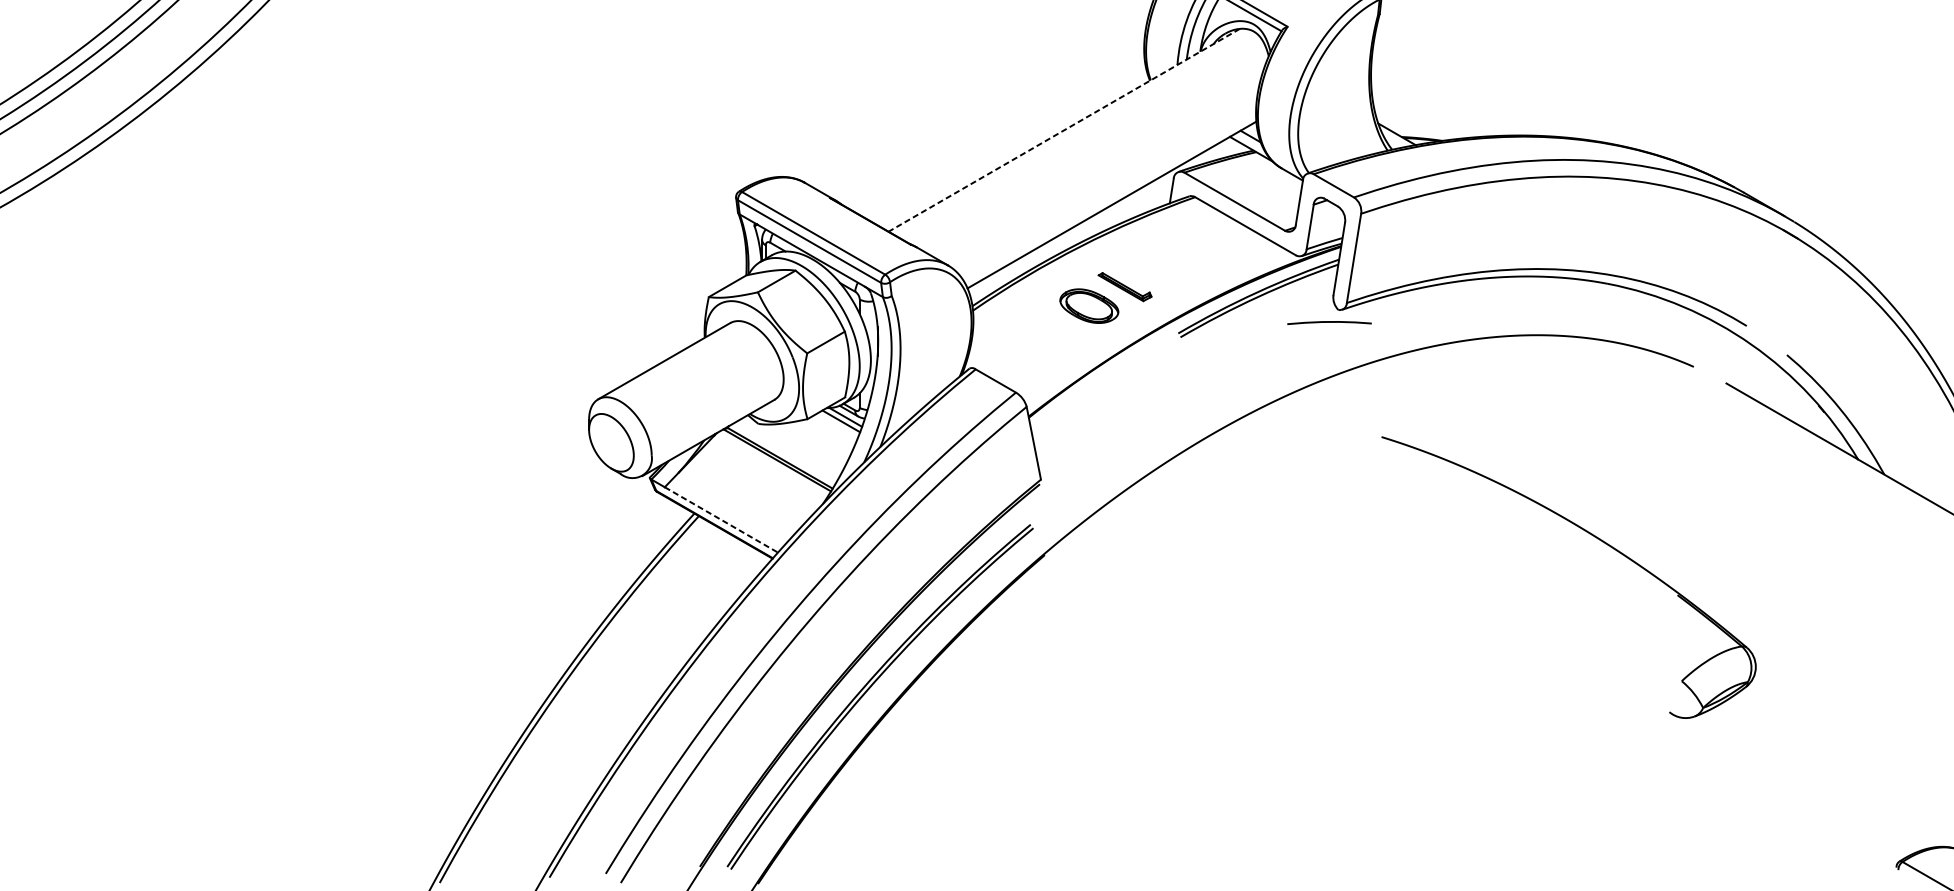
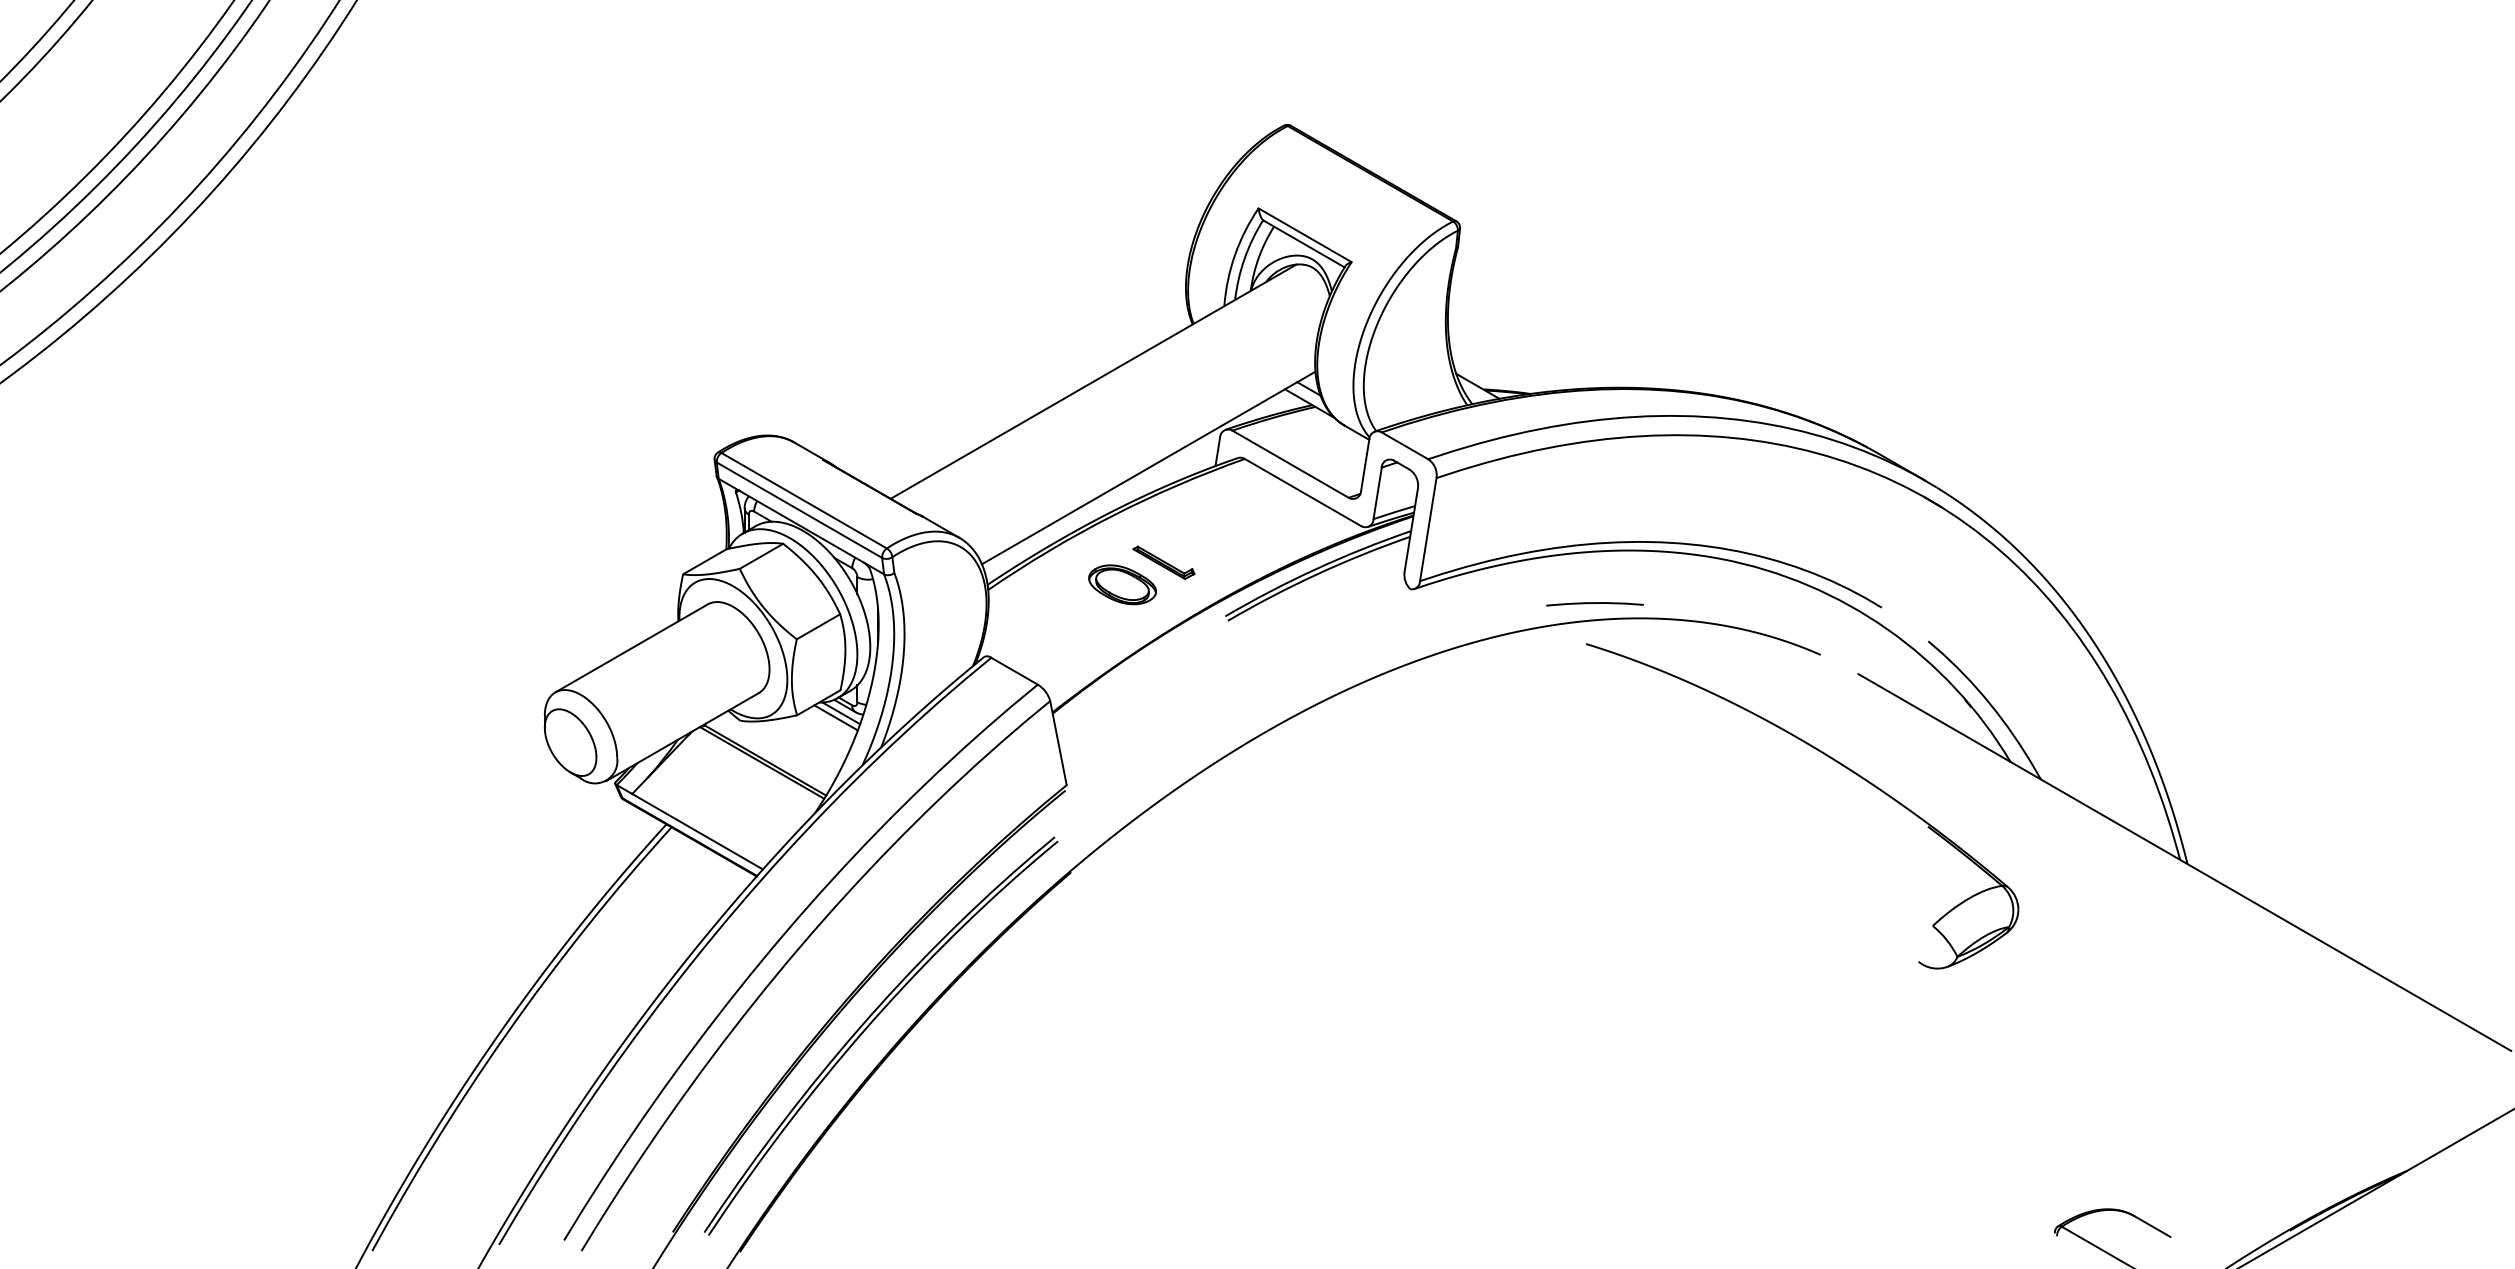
line: (1064, 130) -> (1093, 381), dashed -> solid
curve: (1329, 322) -> (1594, 603), moved
line: (722, 519) -> (698, 831), dashed -> solid
part: (1596, 538) -> (1834, 761), moved

